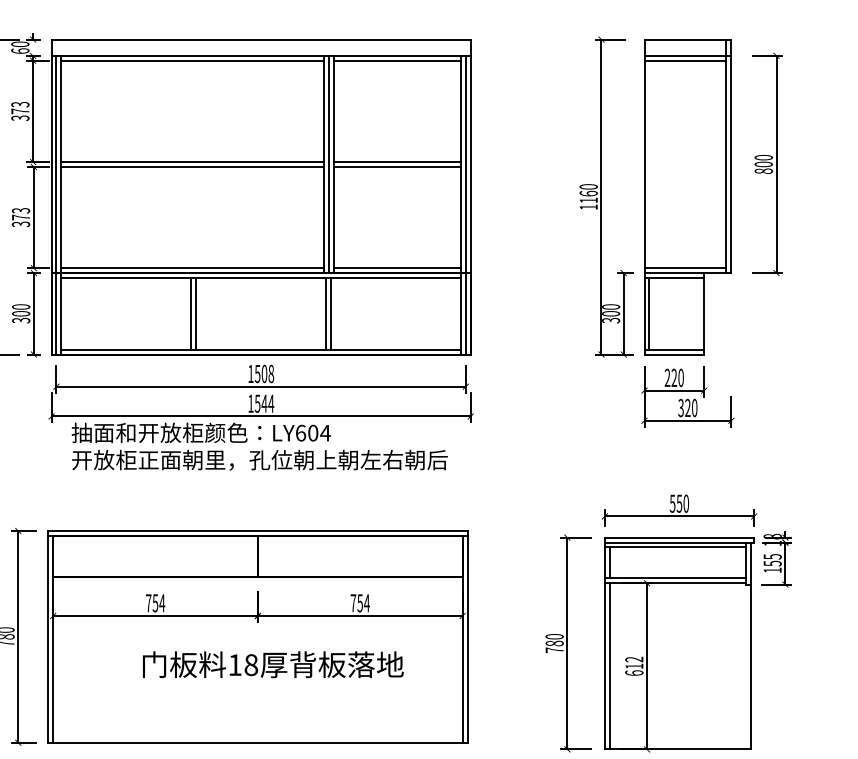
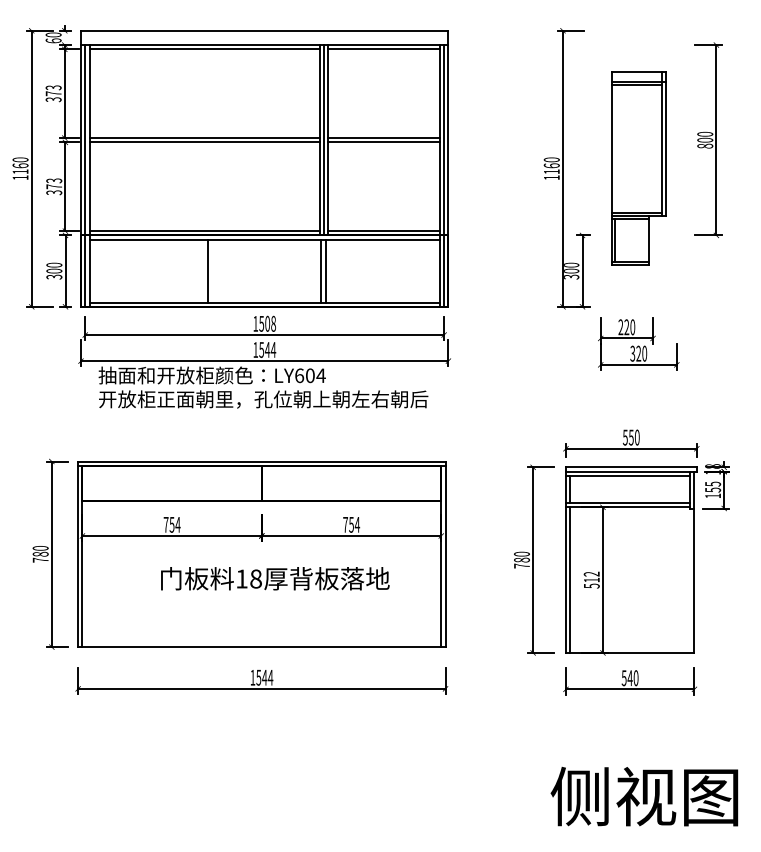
part: (687, 196) -> (638, 168), size x0.7
line: (191, 313) -> (203, 270), removed
text: (634, 672) -> (591, 585), 612 -> 512

